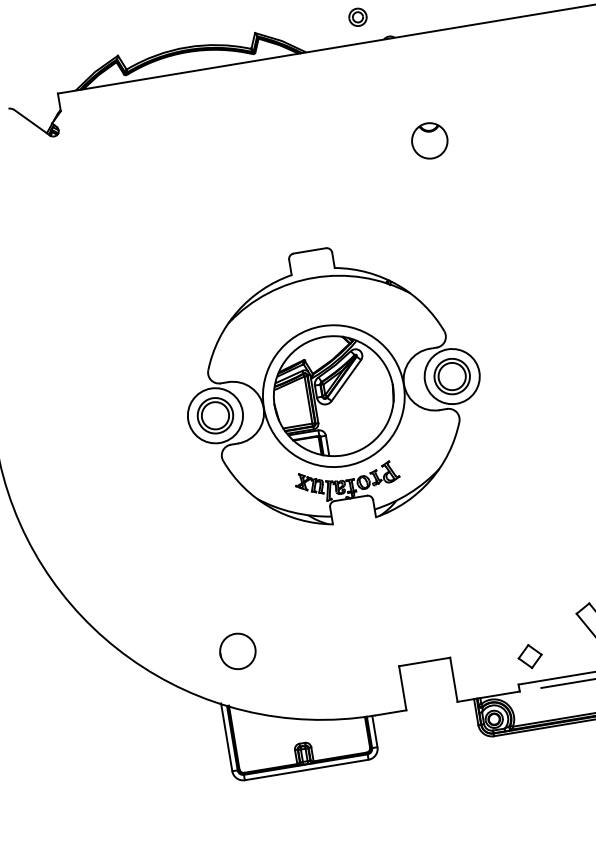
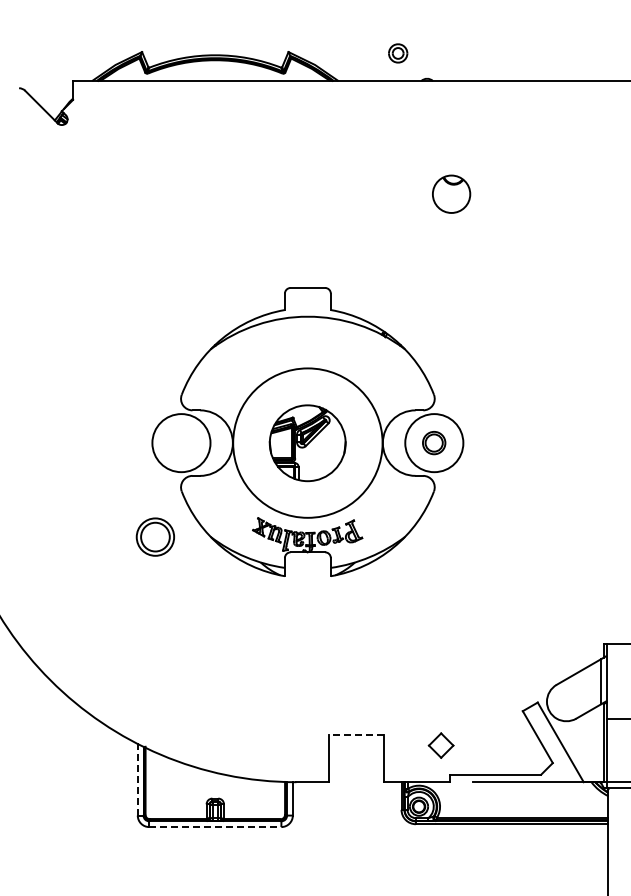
part: (451, 376) -> (433, 442), size x0.6
part: (333, 396) -> (307, 443), size x0.6
part: (214, 415) -> (154, 536), moved
circle: (237, 651) -> (163, 691), removed
part: (529, 656) -> (440, 745), moved
line: (424, 662) -> (356, 735), solid -> dashed
line: (226, 737) -> (137, 779), solid -> dashed
line: (306, 770) -> (215, 827), solid -> dashed

